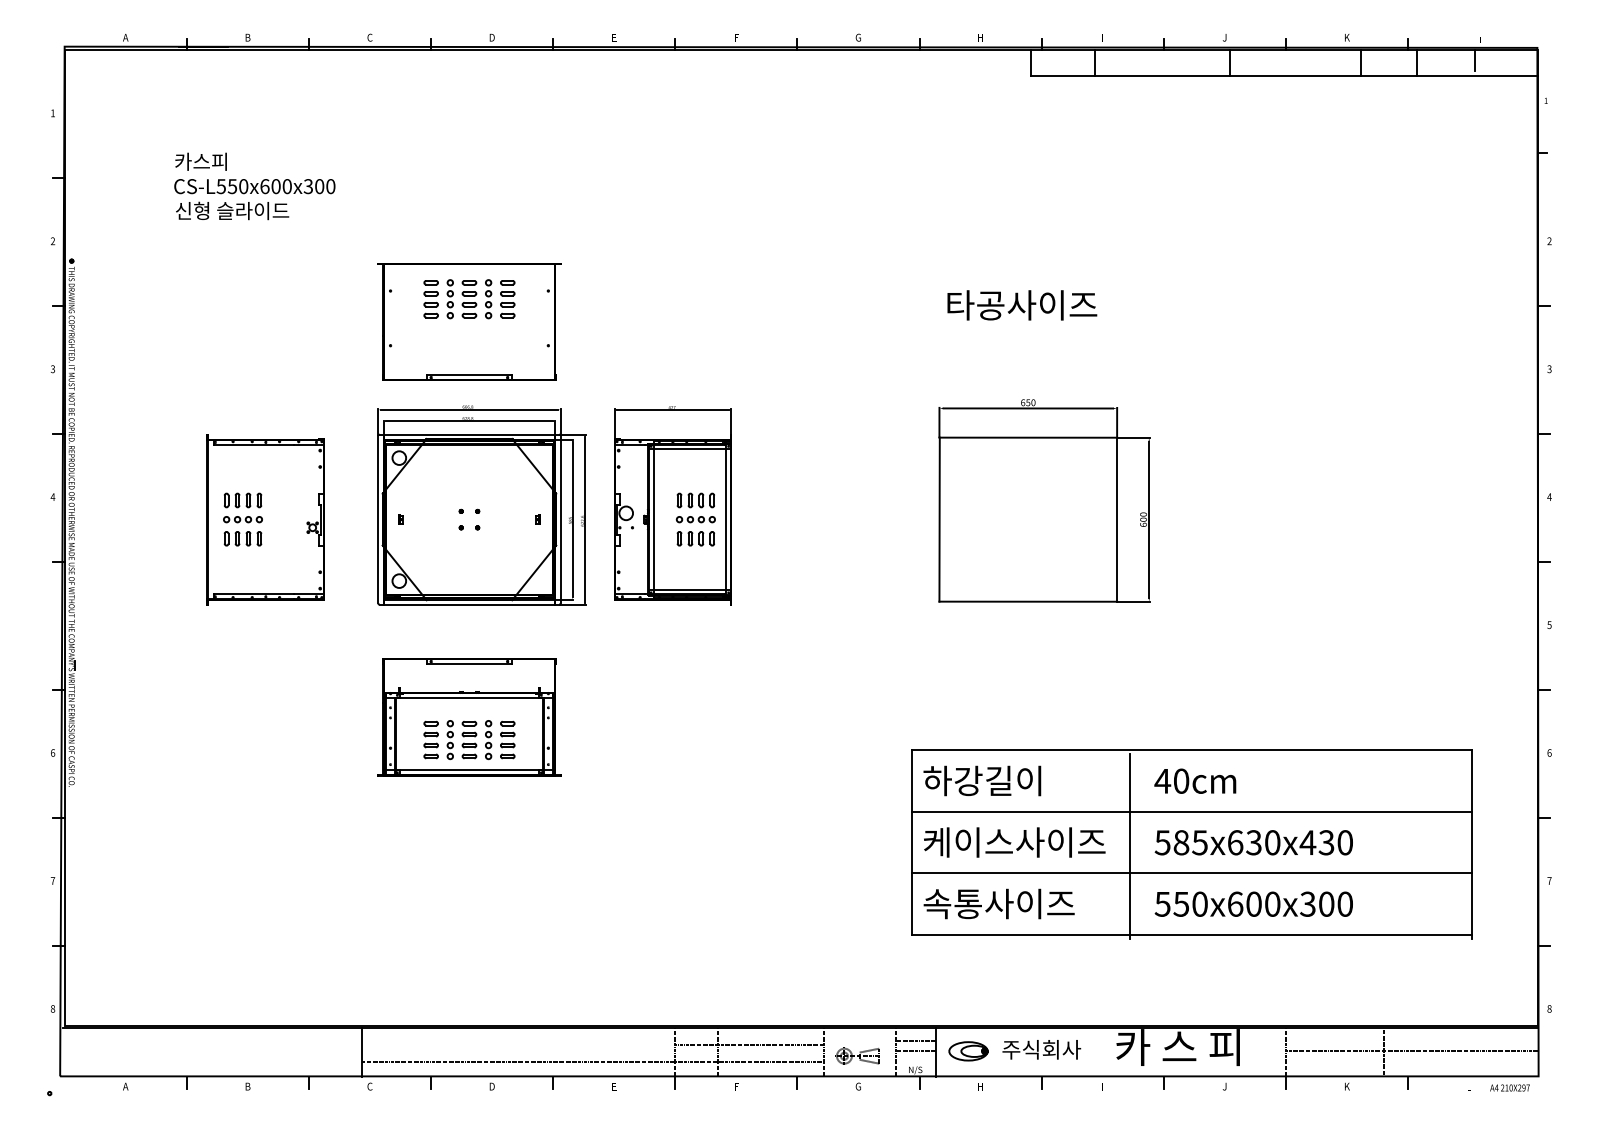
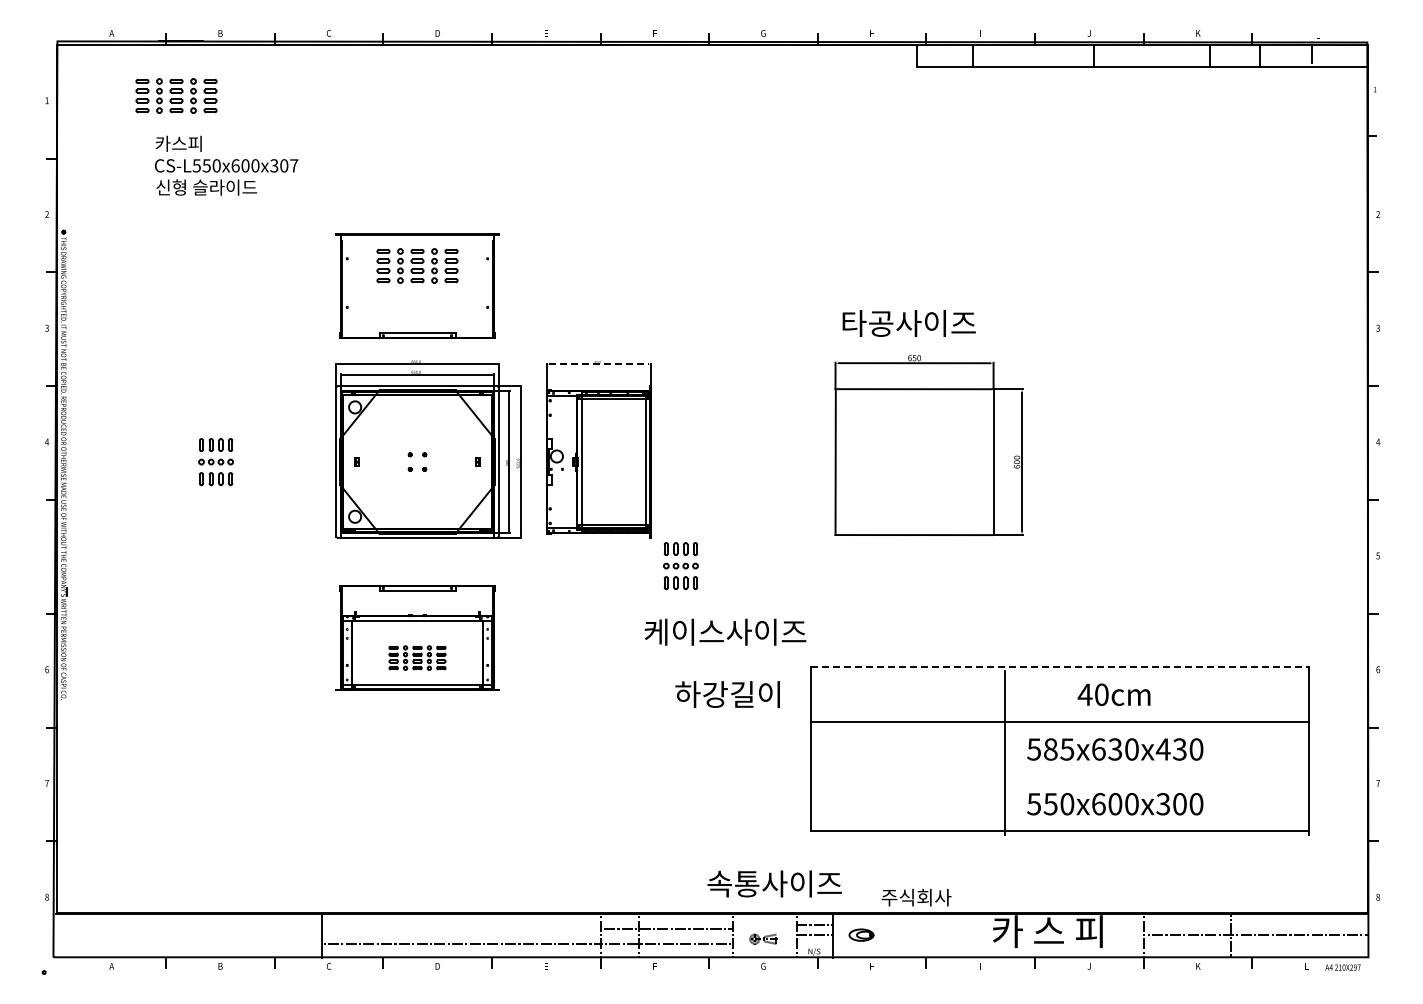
part: (198, 107) -> (176, 95), added
text: (331, 186) -> (294, 165), CS-L550x600x300 -> CS-L550x600x307
text: (1021, 305) -> (908, 323), moved
line: (672, 409) -> (598, 364), solid -> dashed
part: (264, 518) -> (235, 461), removed
part: (695, 520) -> (680, 566), moved
part: (469, 739) -> (417, 657), size x0.7
line: (1192, 750) -> (1060, 667), solid -> dashed
text: (982, 780) -> (727, 694), moved
text: (1194, 780) -> (1113, 694), moved
text: (1014, 841) -> (725, 631), moved
line: (1192, 873) -> (1060, 776), removed
text: (999, 903) -> (774, 883), moved
text: (1041, 1049) -> (916, 897), moved
part: (968, 1051) -> (861, 935), size x0.7
part: (858, 1055) -> (763, 938), size x0.7

